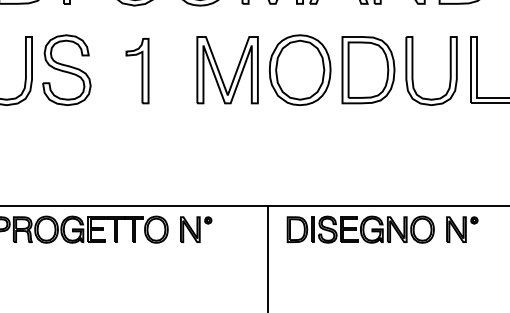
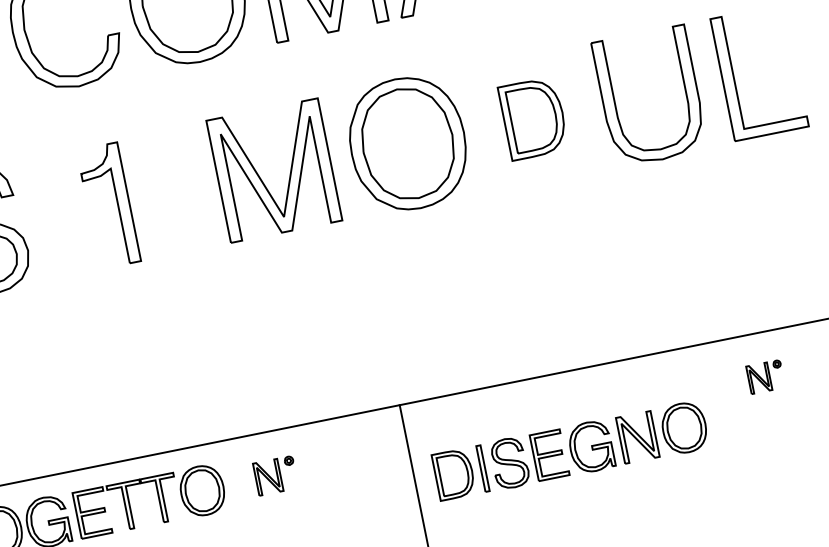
part: (368, 70) -> (533, 118), size x0.6
part: (196, 229) -> (276, 475), size x0.7
part: (360, 229) -> (570, 450), moved
part: (462, 229) -> (765, 376), size x0.6

